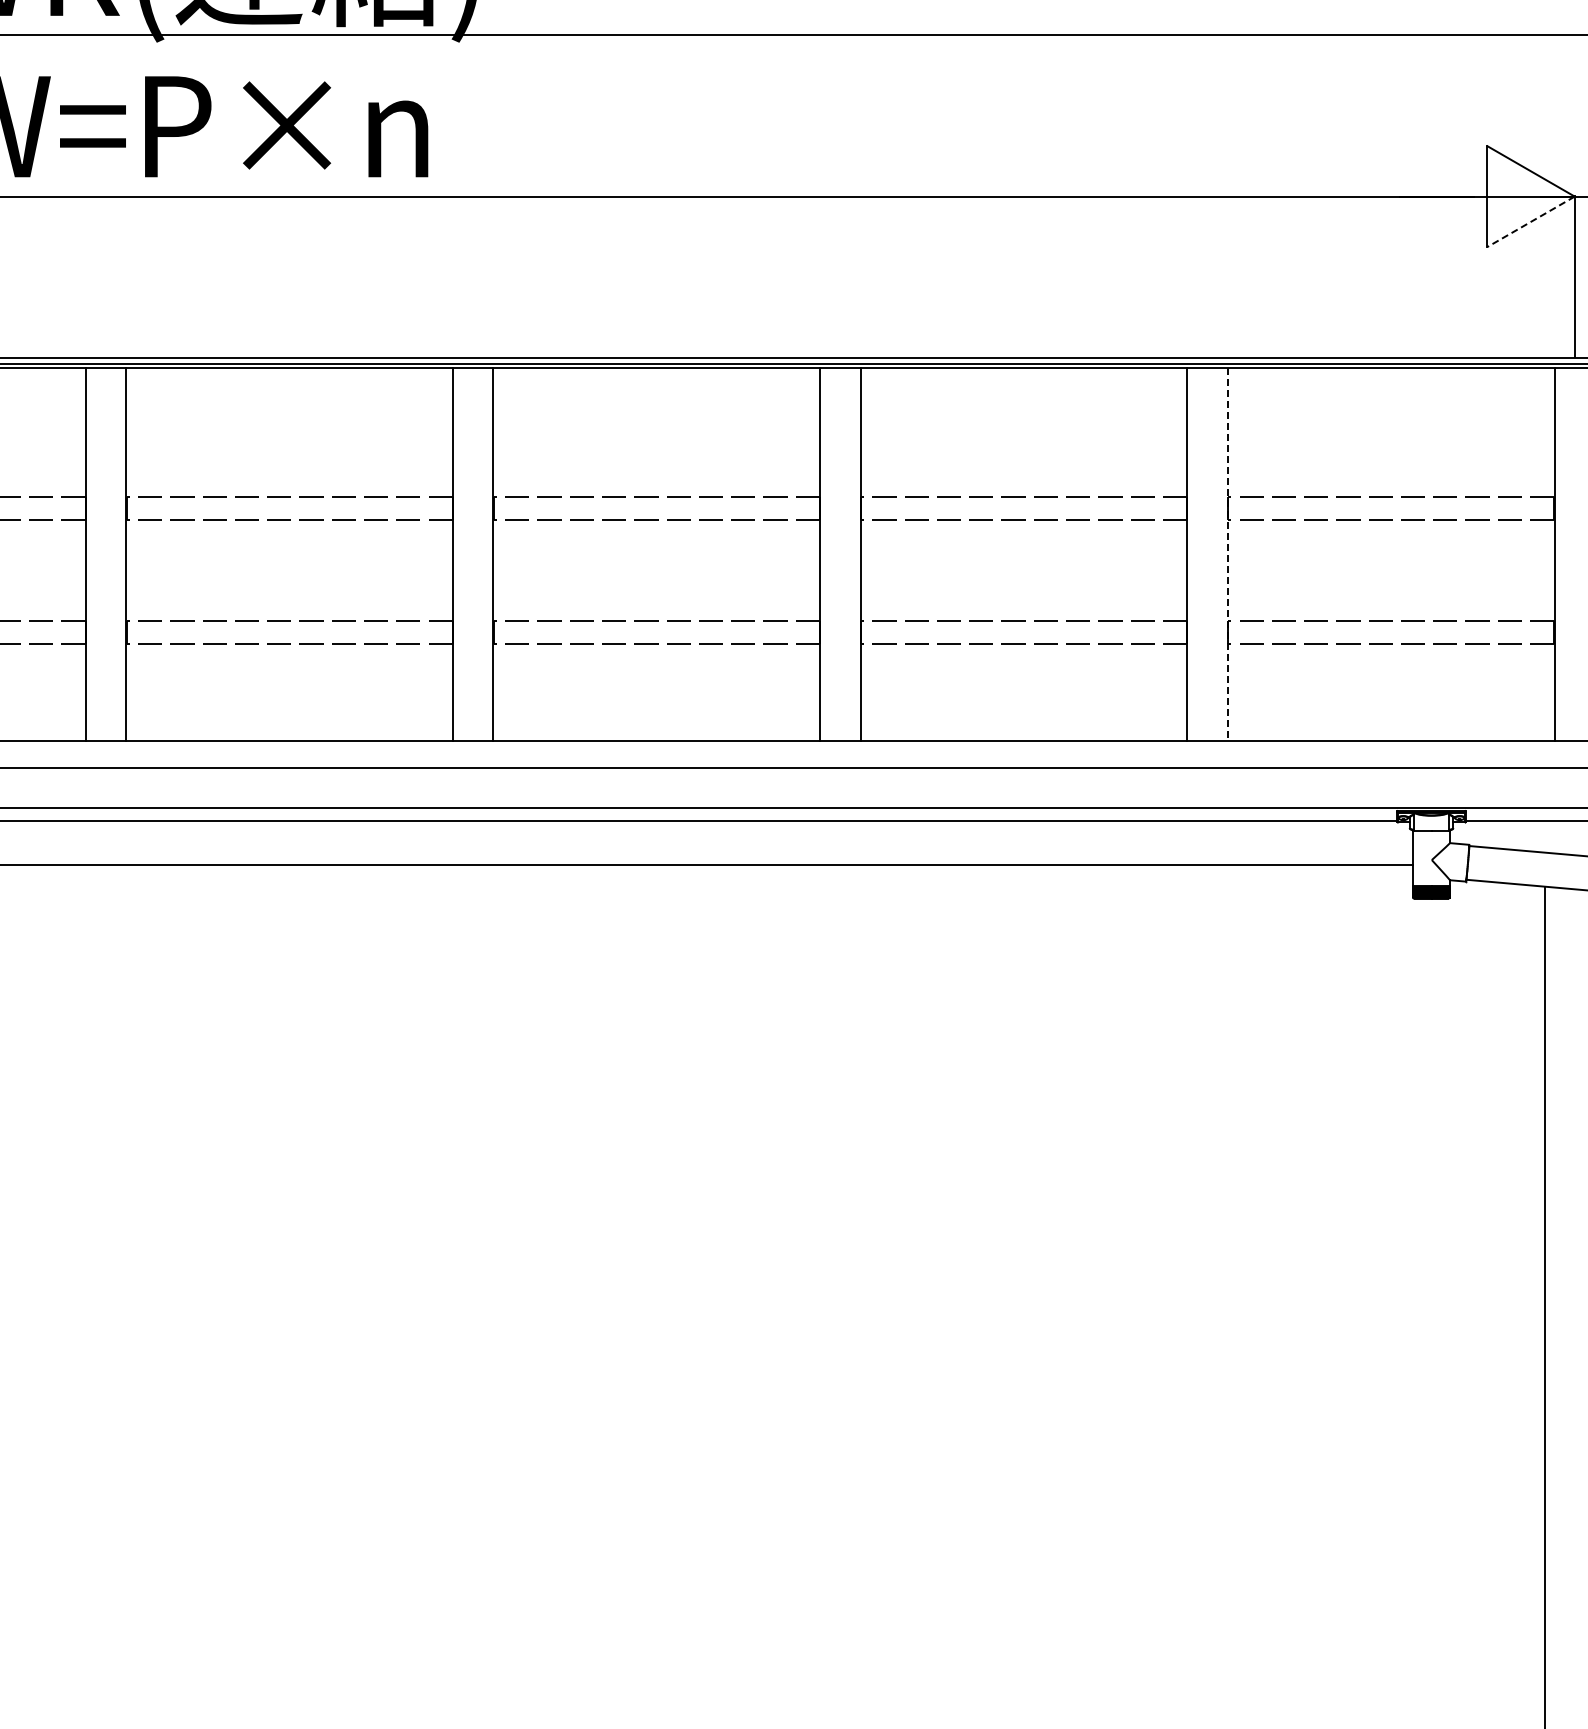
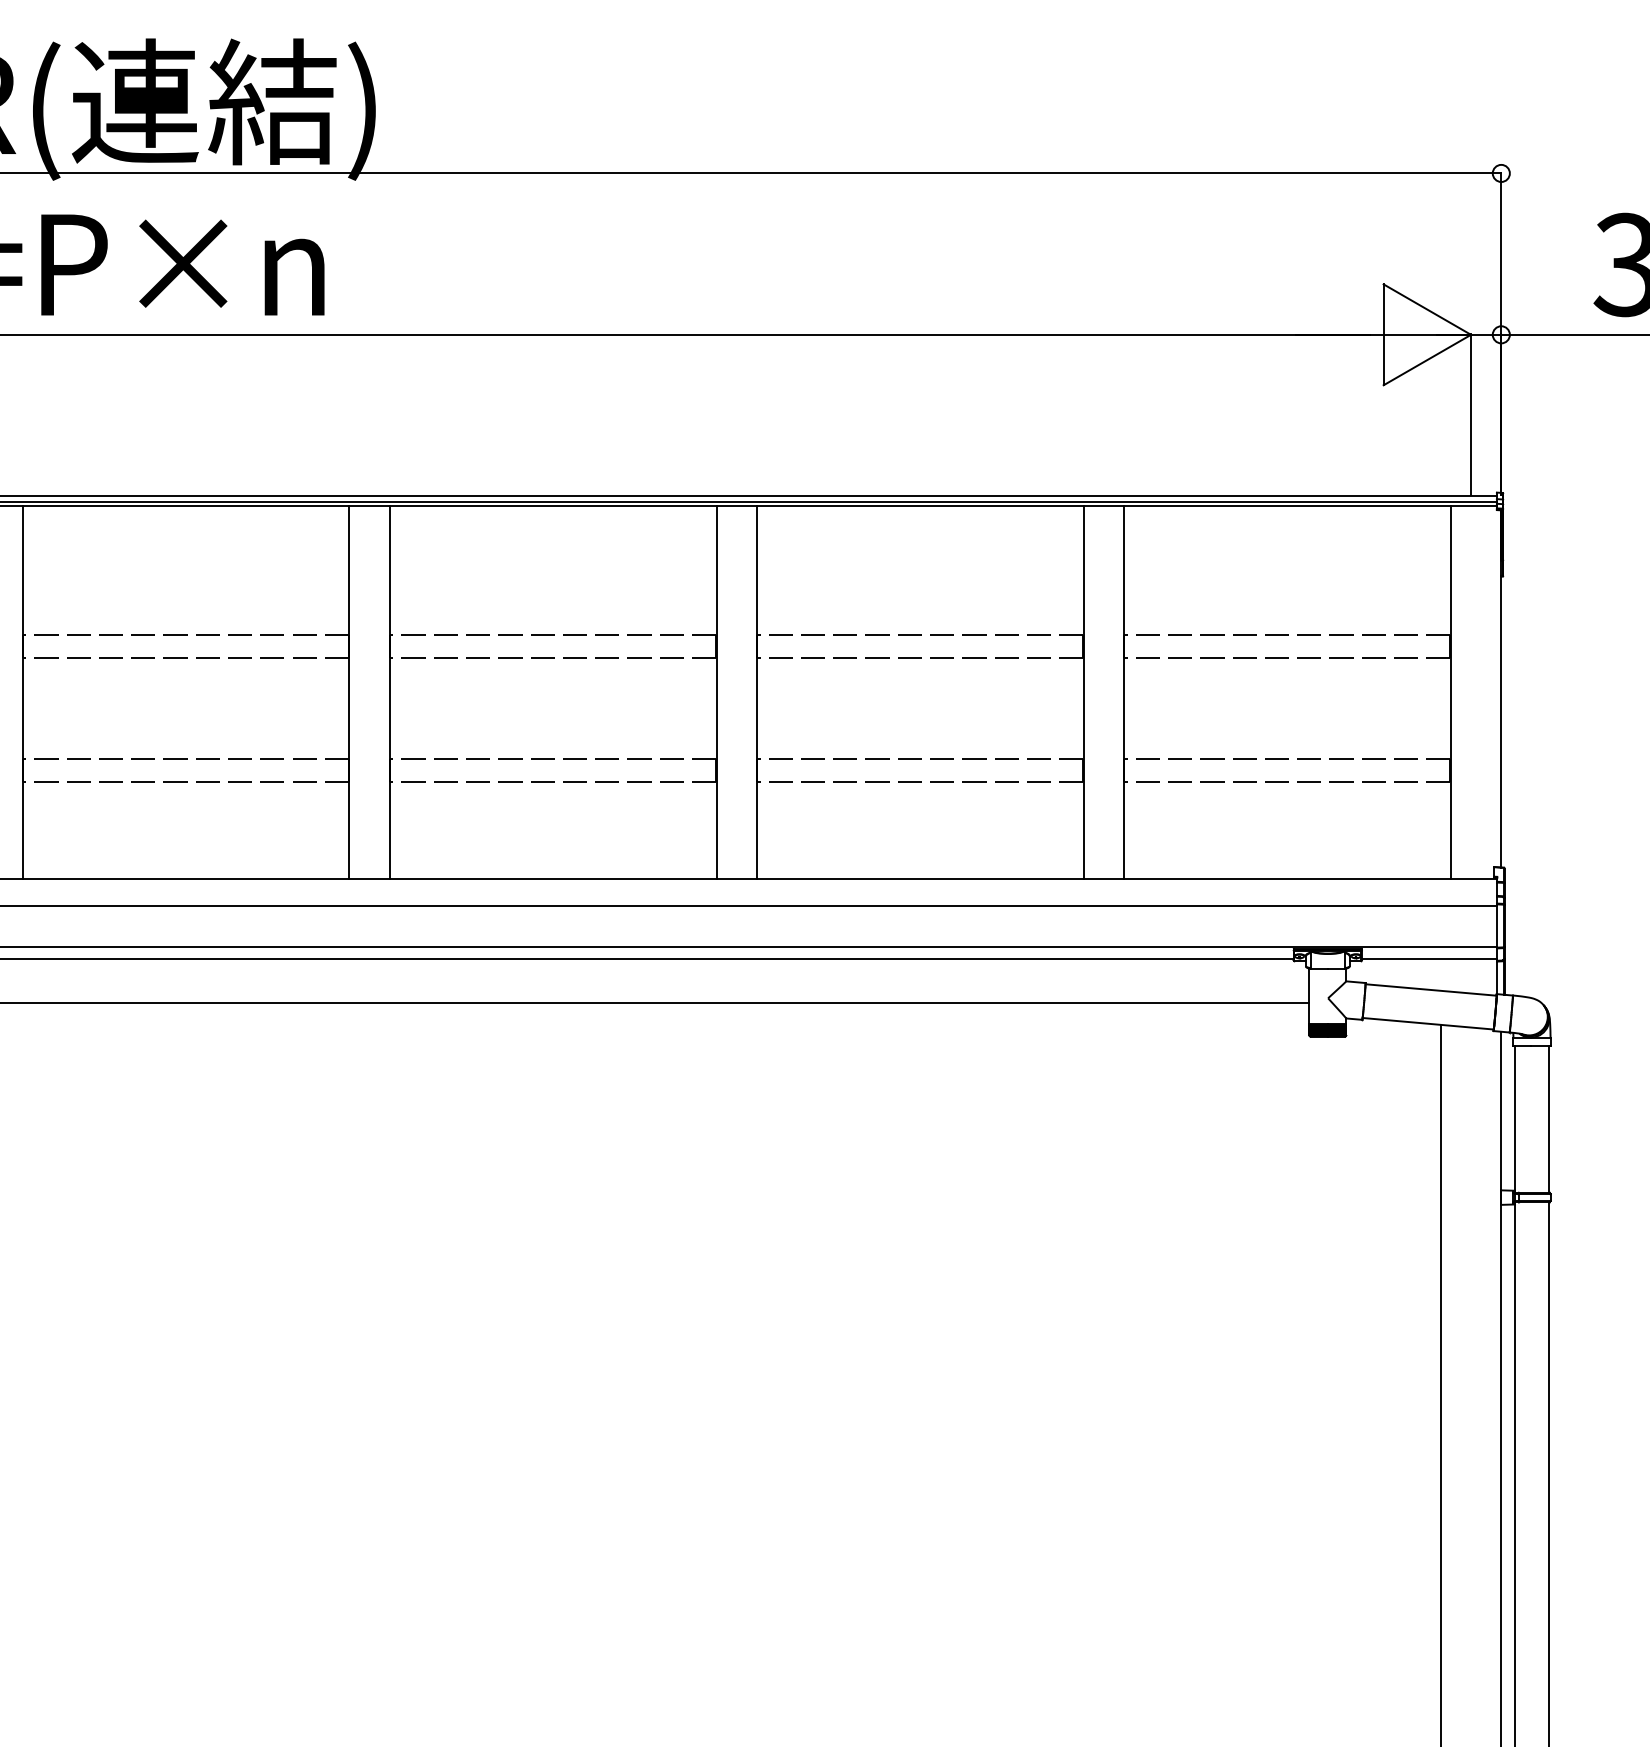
line: (1530, 222) -> (1426, 360), dashed -> solid
line: (1228, 554) -> (1124, 692), dashed -> solid

